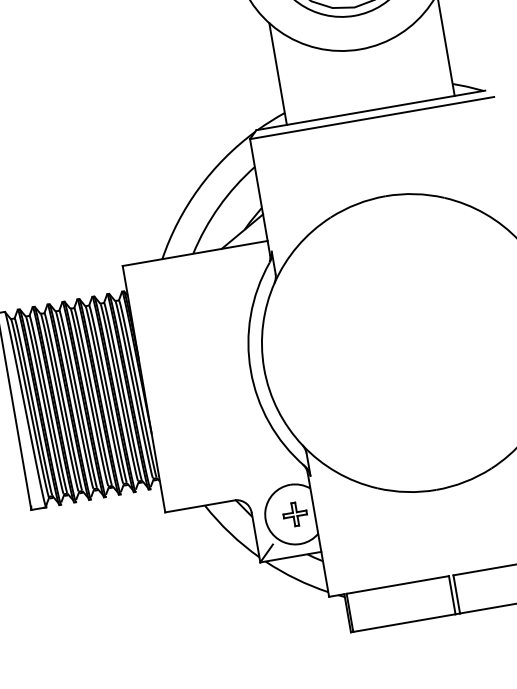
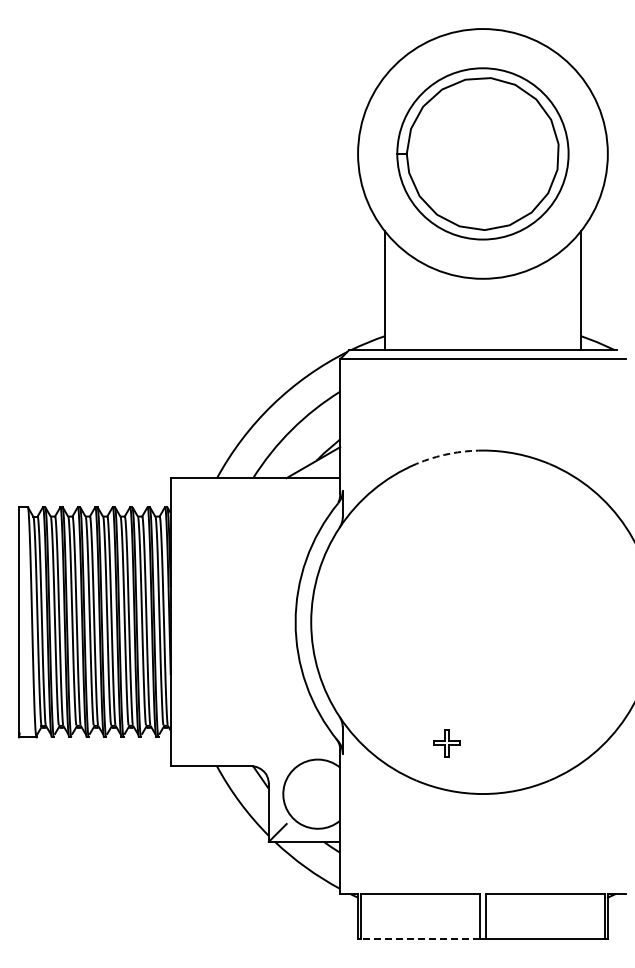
arc: (356, 203) -> (448, 453), solid -> dashed
part: (294, 514) -> (446, 743), moved
line: (404, 622) -> (420, 938), solid -> dashed

